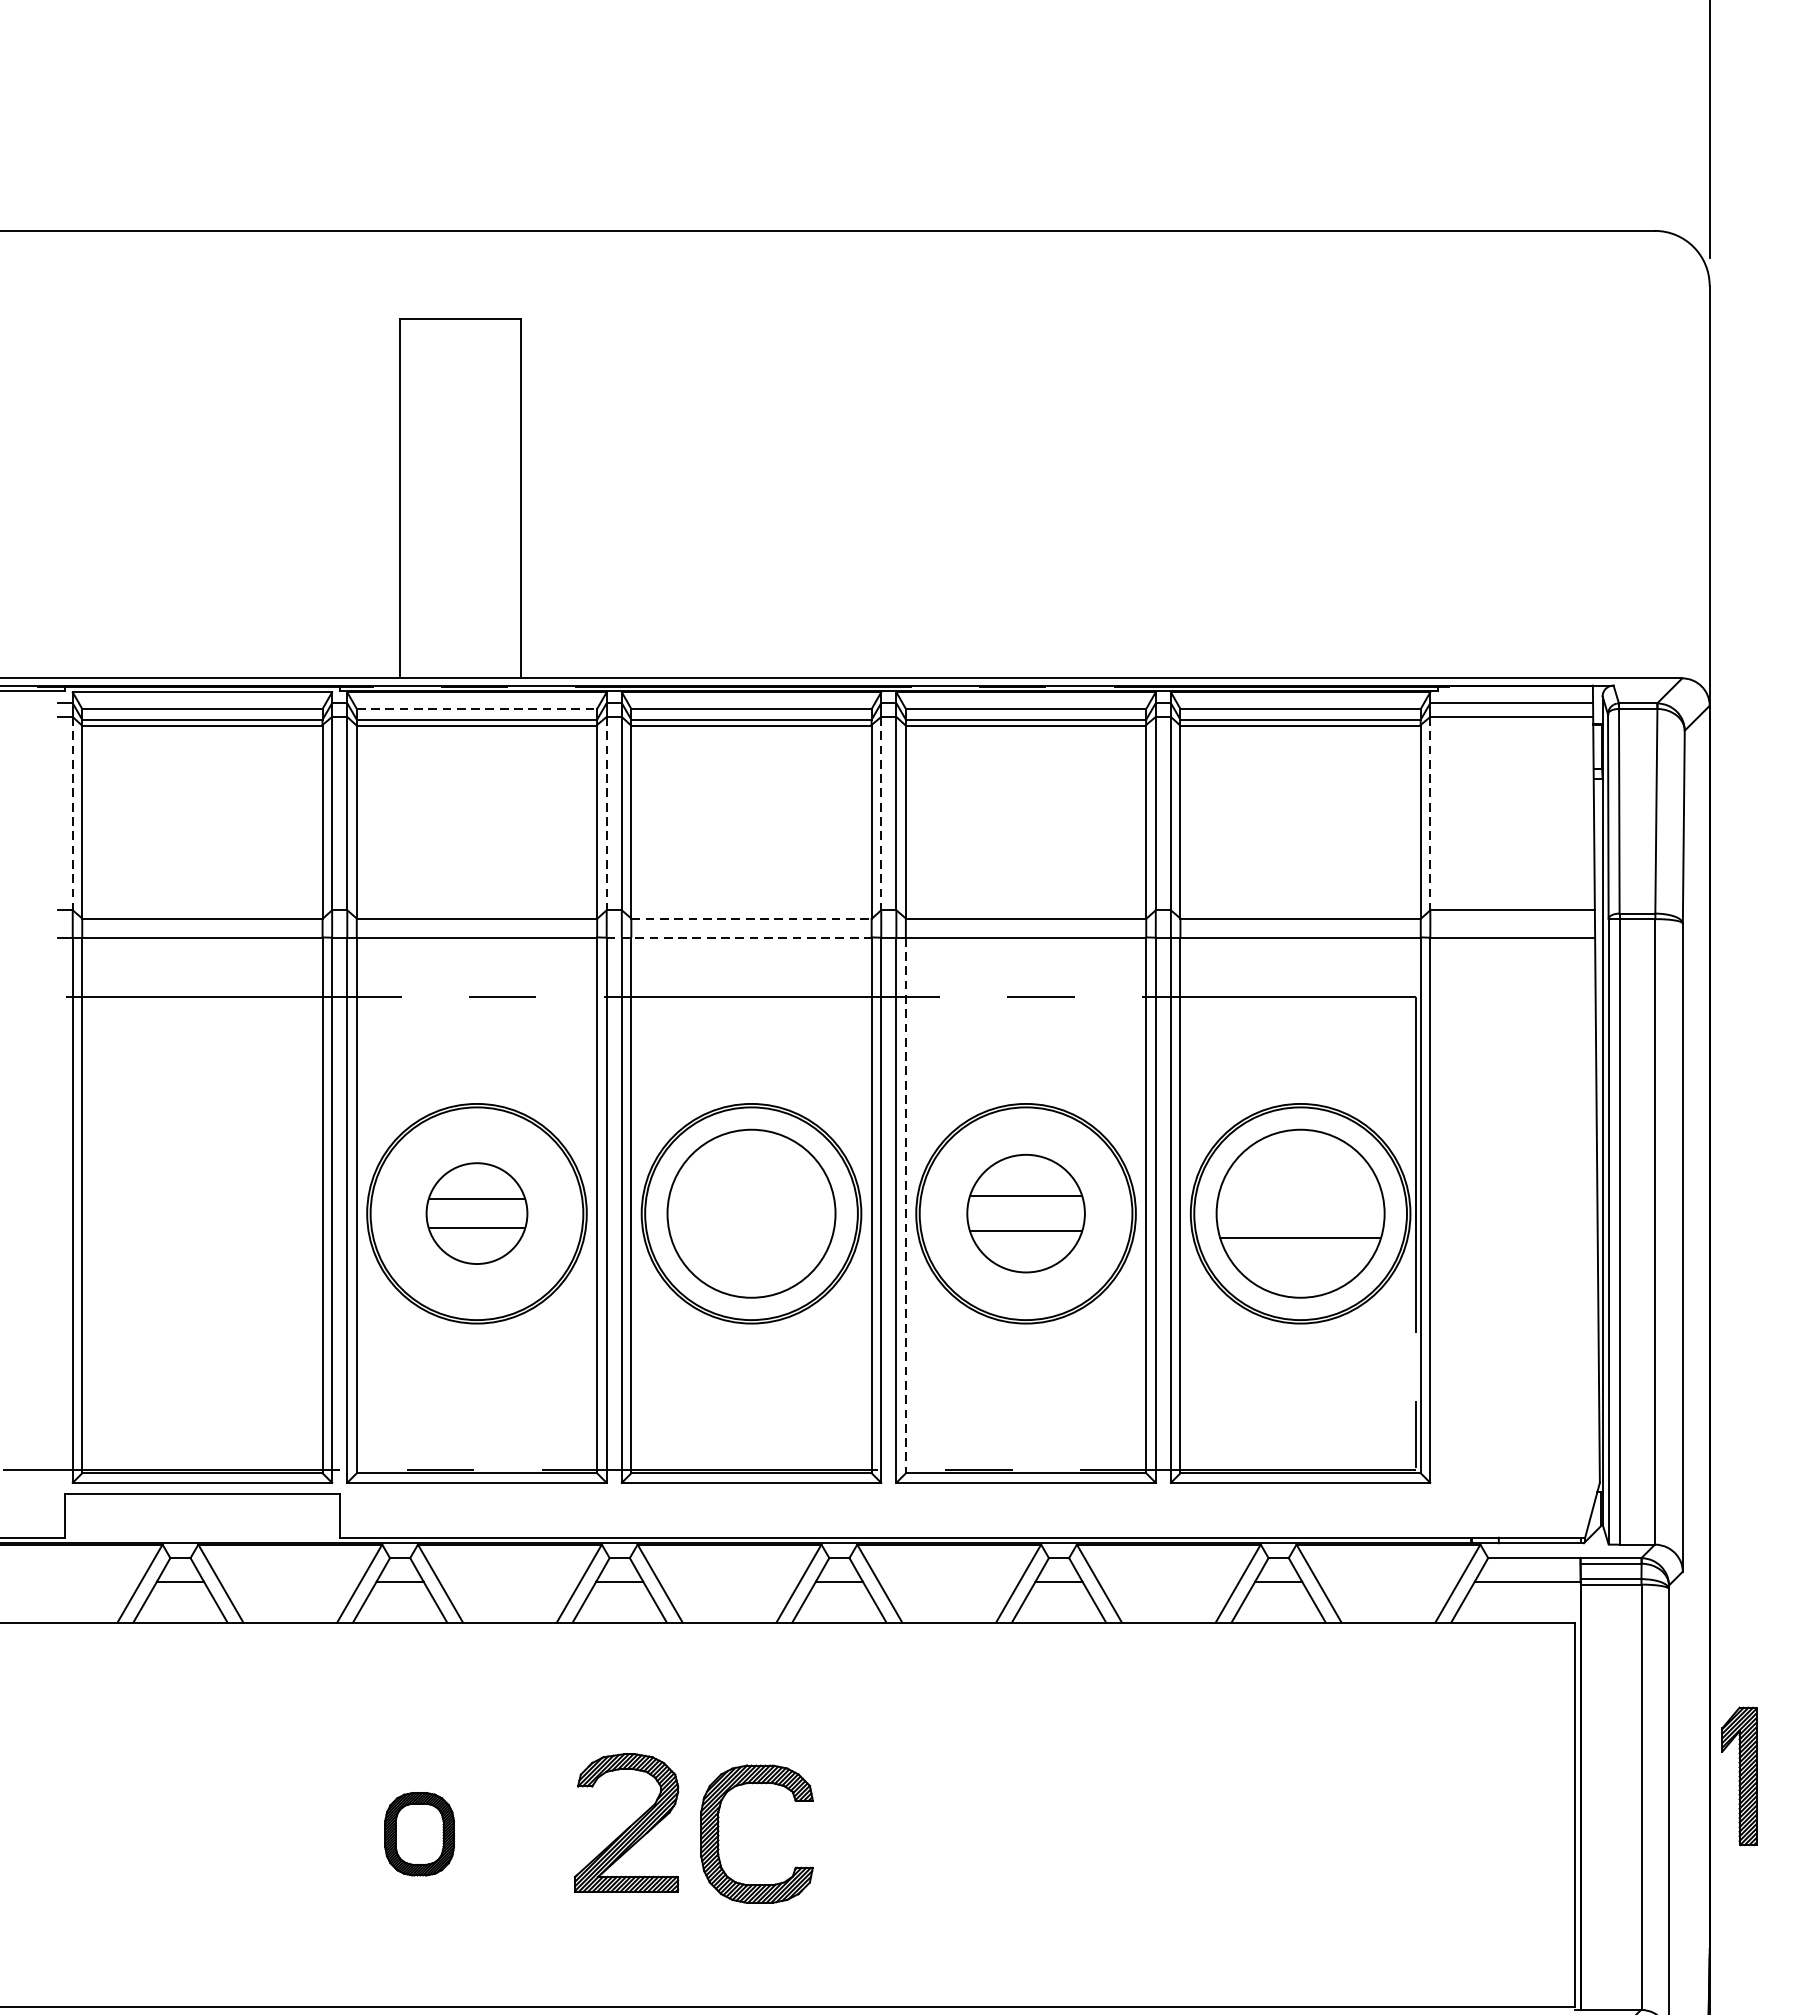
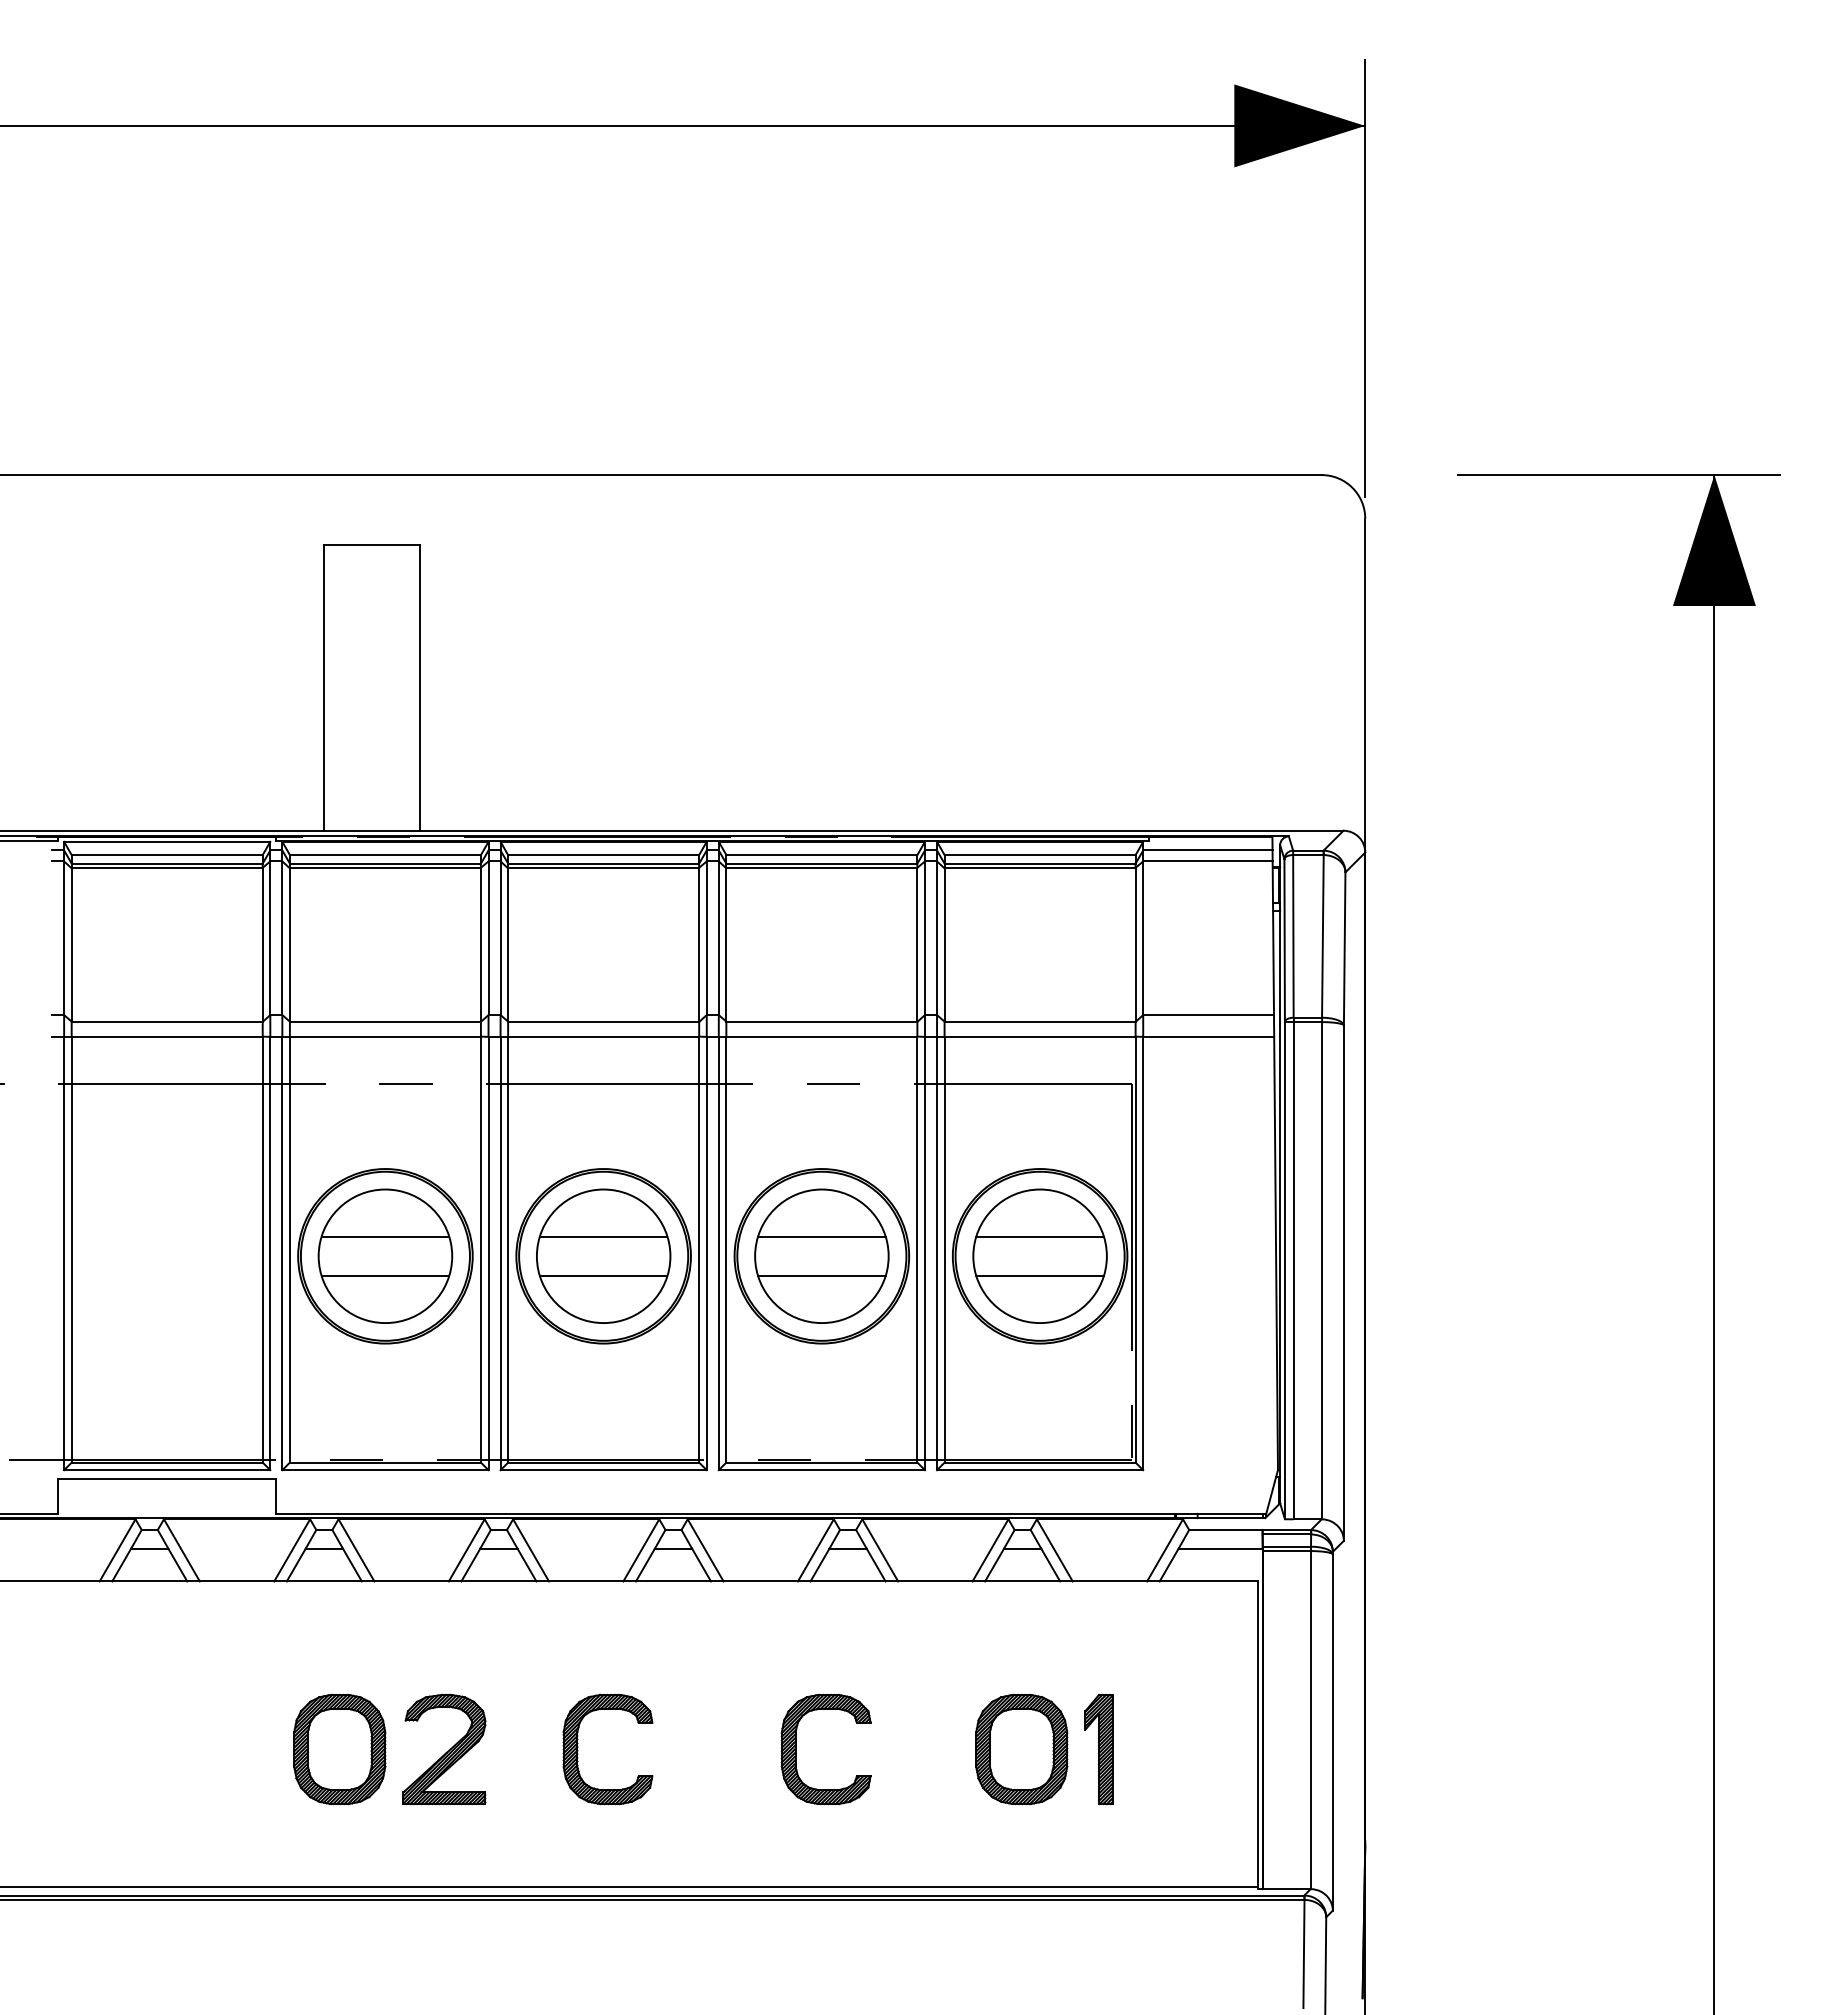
line: (477, 709) -> (385, 855), dashed -> solid
line: (73, 813) -> (64, 938), dashed -> solid
line: (606, 813) -> (488, 938), dashed -> solid
line: (880, 813) -> (706, 938), dashed -> solid
line: (1430, 813) -> (1143, 938), dashed -> solid
line: (751, 918) -> (603, 1021), dashed -> solid
line: (739, 937) -> (594, 1036), dashed -> solid
line: (751, 1188) -> (603, 1236), added
line: (1299, 1188) -> (1039, 1236), added
line: (906, 1205) -> (726, 1249), dashed -> solid
part: (477, 1212) -> (385, 1255), size x1.67
part: (1025, 1212) -> (821, 1255), size x1.43
line: (751, 1237) -> (603, 1275), added
part: (1738, 1776) -> (1098, 1749), moved
part: (626, 1822) -> (444, 1749), moved
part: (419, 1834) -> (339, 1749), size x1.67
part: (994, 1834) -> (796, 1749), added
part: (1277, 1834) -> (1021, 1749), added

